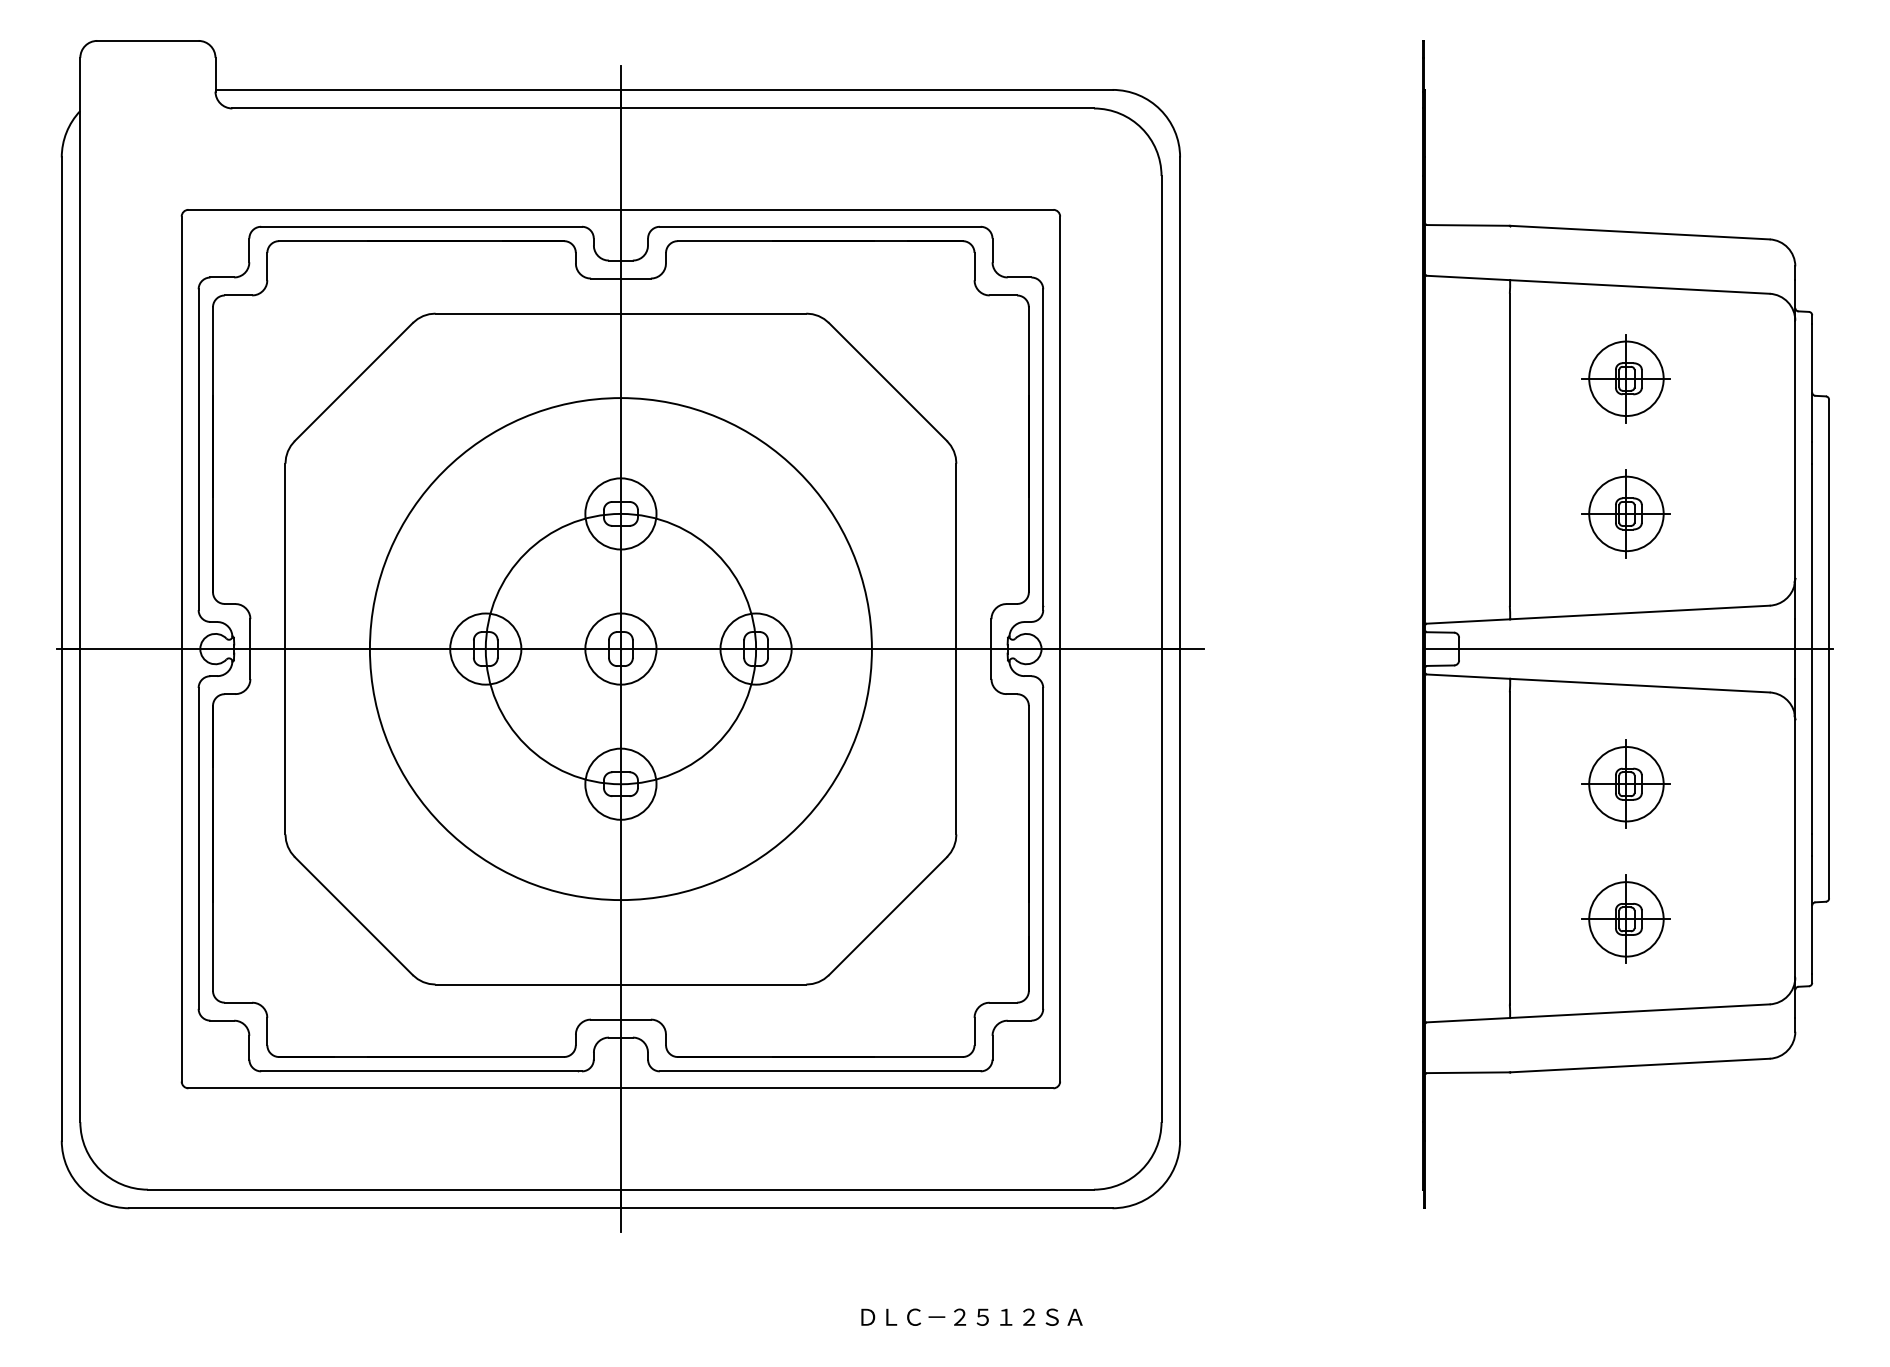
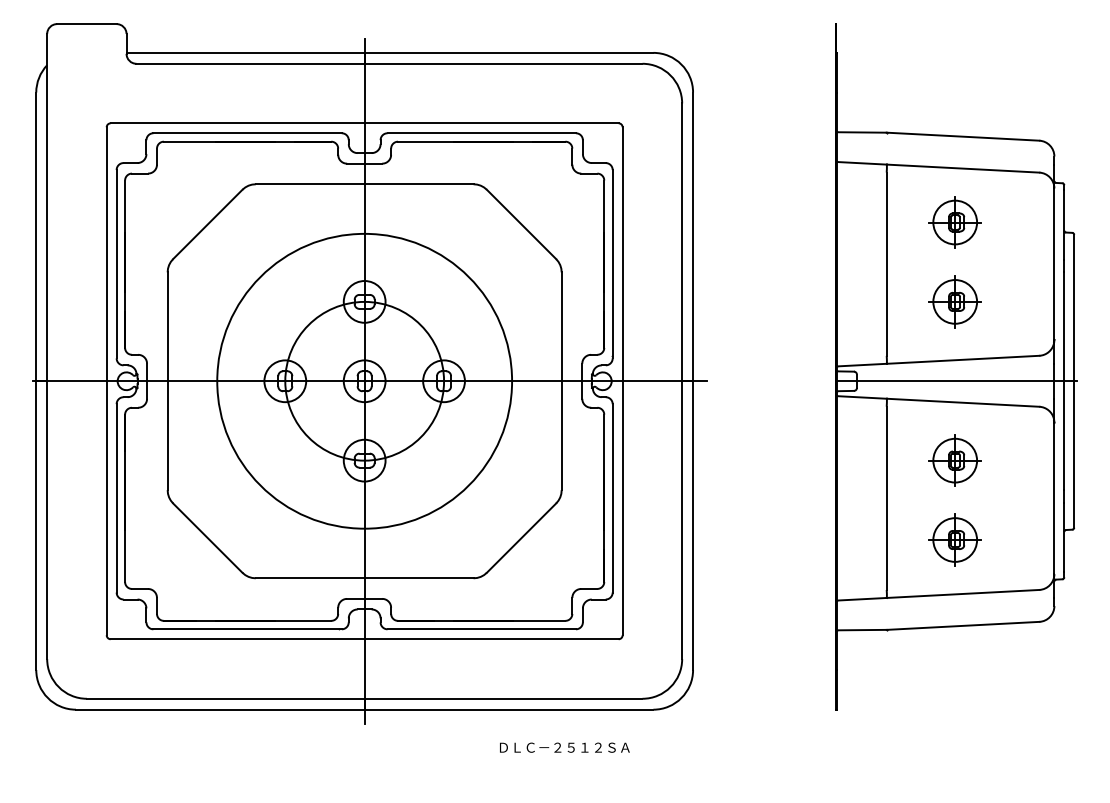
text: (971, 1316) -> (564, 747), moved

